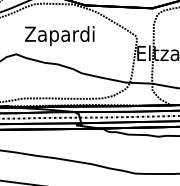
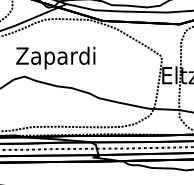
text: (59, 36) -> (55, 58), moved

